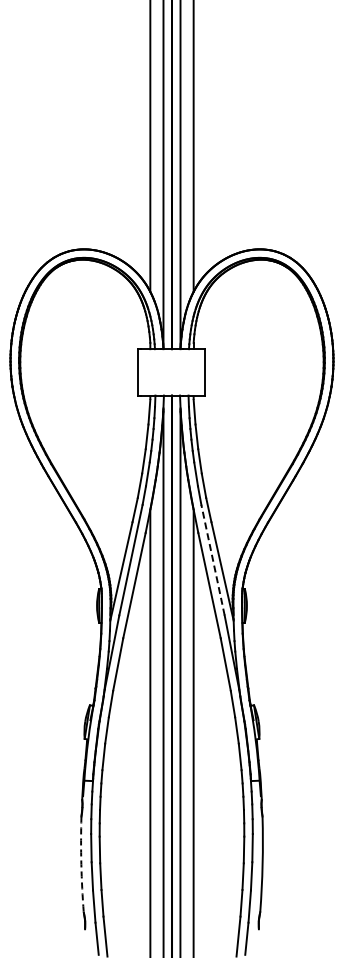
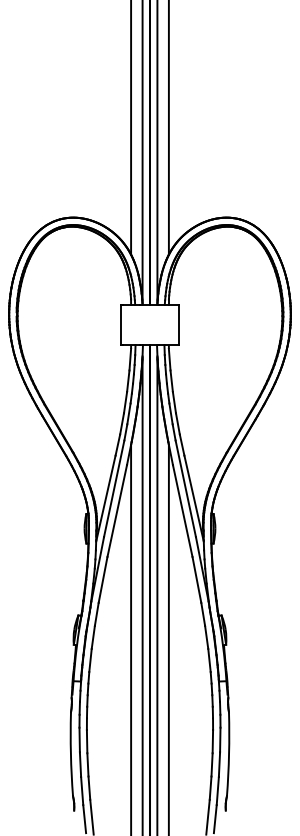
line: (213, 560) -> (186, 489), dashed -> solid
arc: (81, 864) -> (71, 754), dashed -> solid

